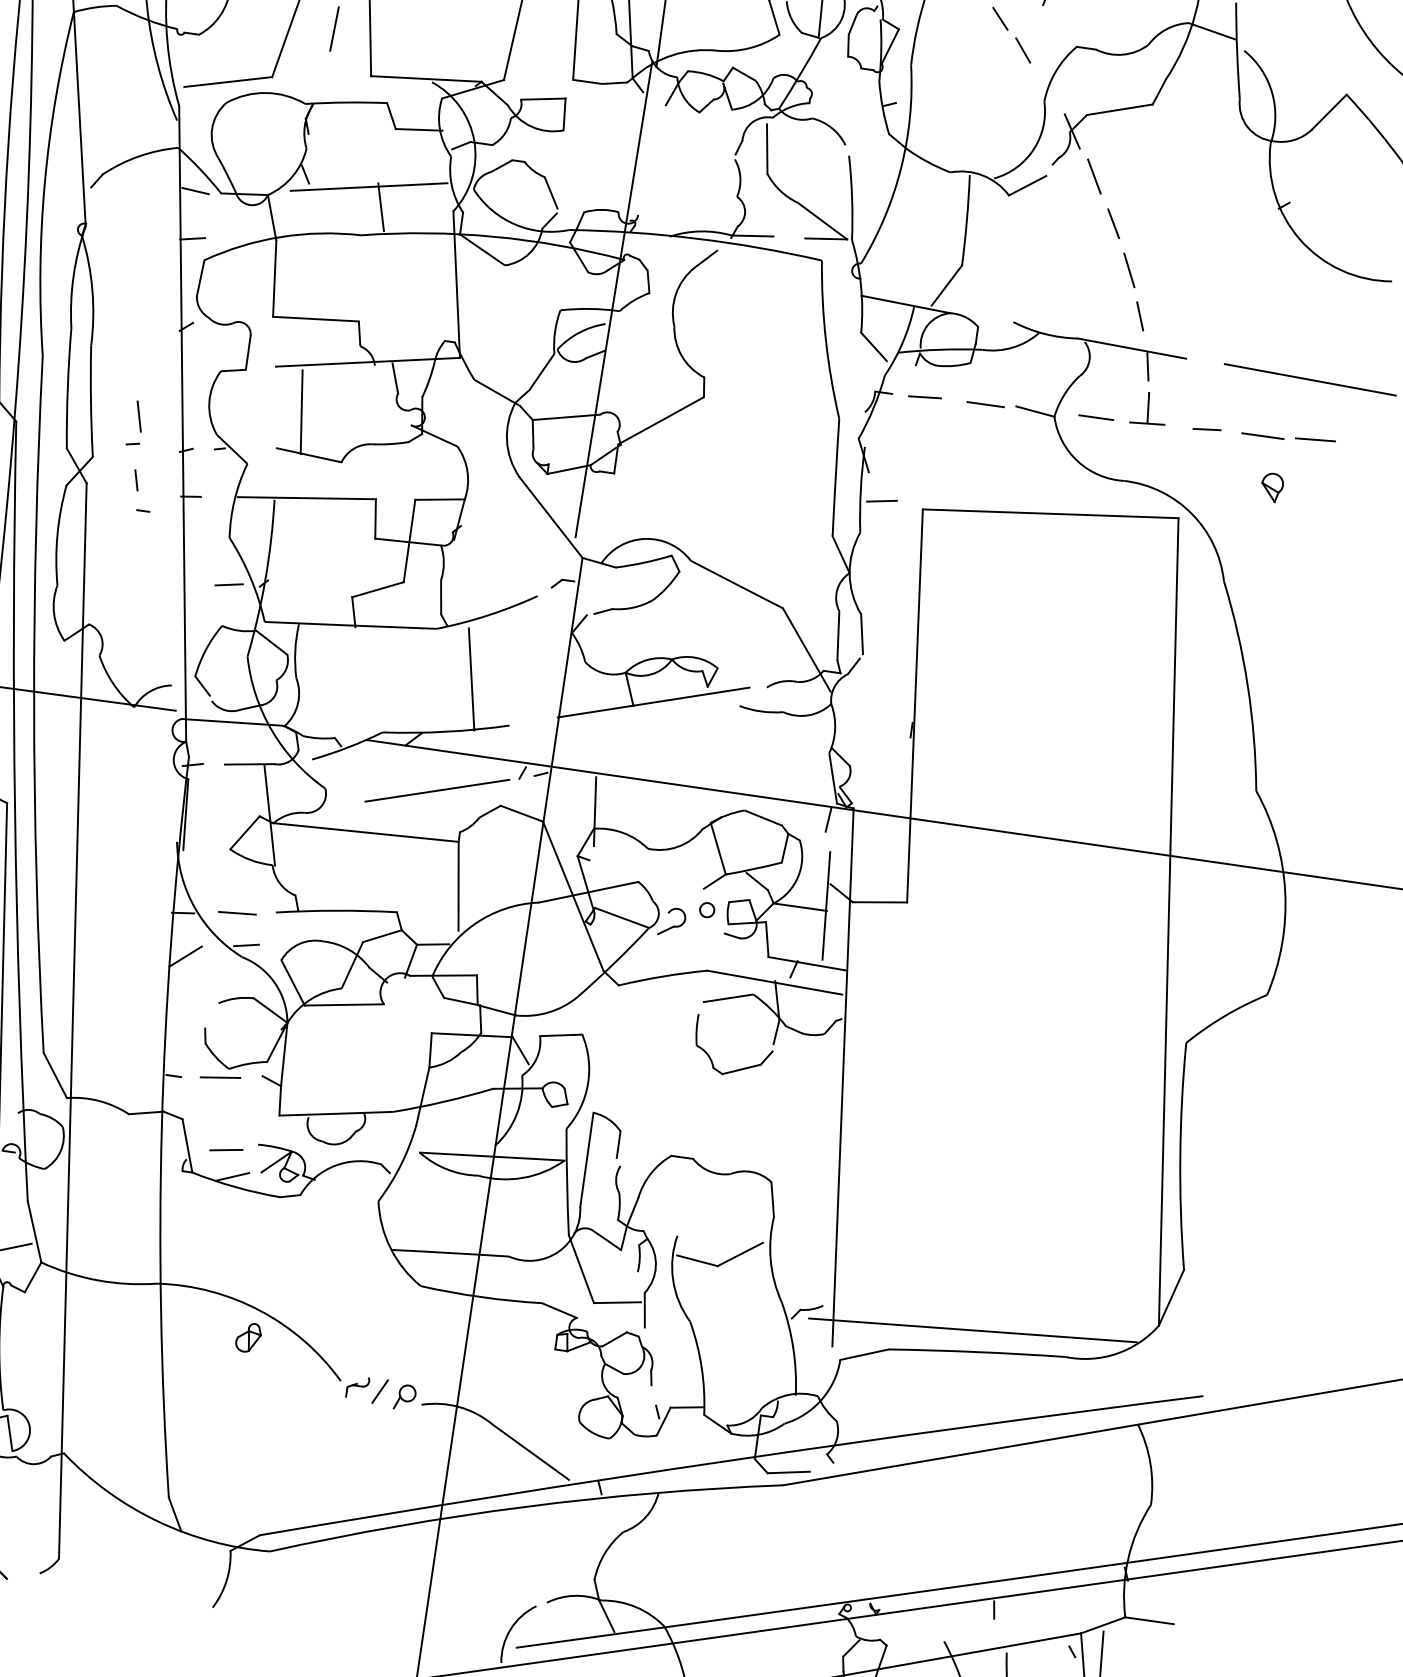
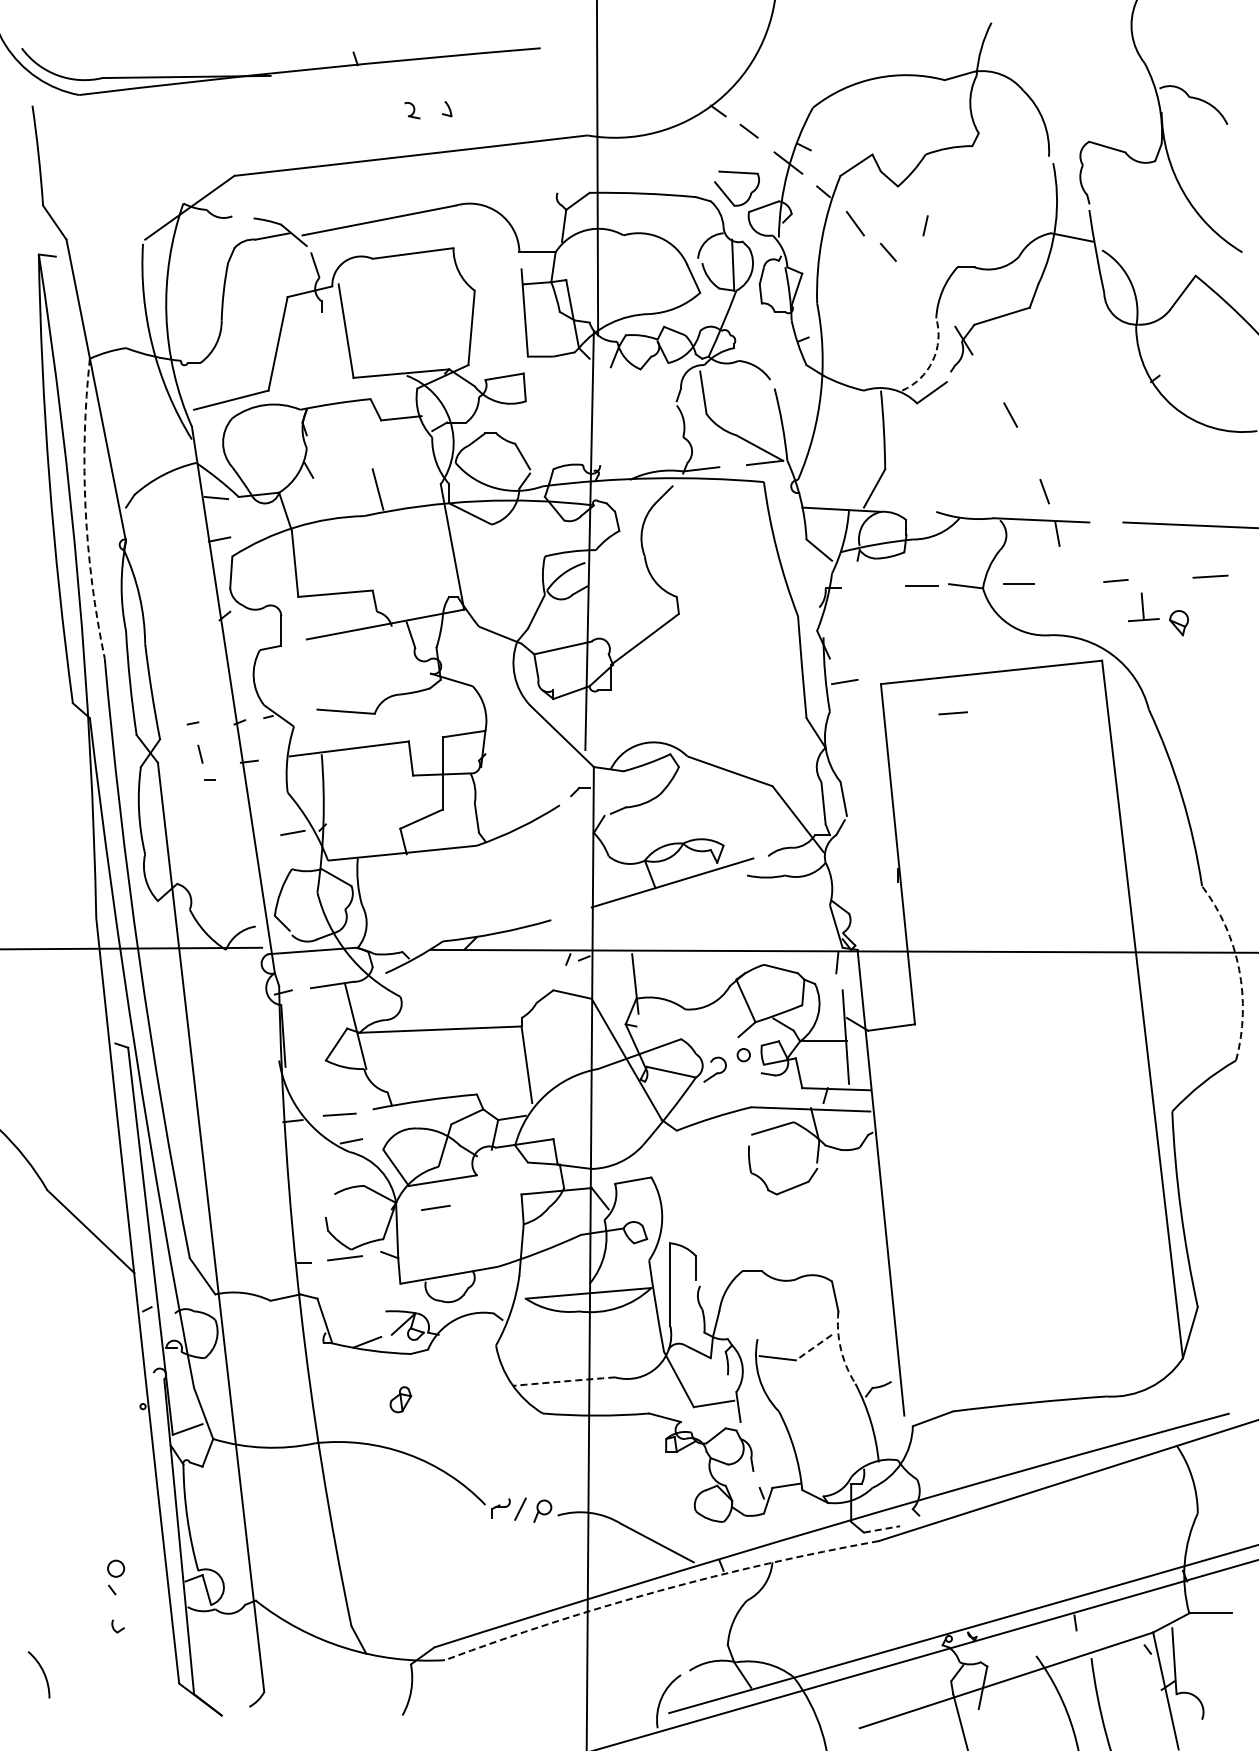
line: (334, 28) -> (316, 341), removed
line: (1022, 50) -> (911, 276), removed
arc: (1033, 149) -> (932, 360), solid -> dashed
line: (1093, 176) -> (987, 376), removed
arc: (44, 183) -> (85, 509), solid -> dashed
line: (369, 187) -> (365, 473), removed
line: (1128, 270) -> (1029, 453), removed
line: (924, 397) -> (952, 713), moved
part: (1148, 409) -> (1143, 607), moved
line: (301, 412) -> (334, 675), removed
line: (139, 416) -> (195, 698), removed
line: (1262, 435) -> (1164, 579), removed
line: (471, 678) -> (512, 884), removed
line: (436, 790) -> (496, 984), removed
arc: (1285, 891) -> (1239, 969), solid -> dashed
line: (185, 955) -> (300, 1157), removed
line: (225, 1149) -> (435, 1207), moved
arc: (450, 1253) -> (564, 1381), solid -> dashed
line: (739, 1254) -> (813, 1347), solid -> dashed
arc: (770, 1260) -> (840, 1349), solid -> dashed
line: (971, 1329) -> (1022, 1384), removed
part: (248, 1337) -> (400, 1399), moved
line: (789, 1472) -> (882, 1529), solid -> dashed
arc: (525, 1506) -> (659, 1590), solid -> dashed

